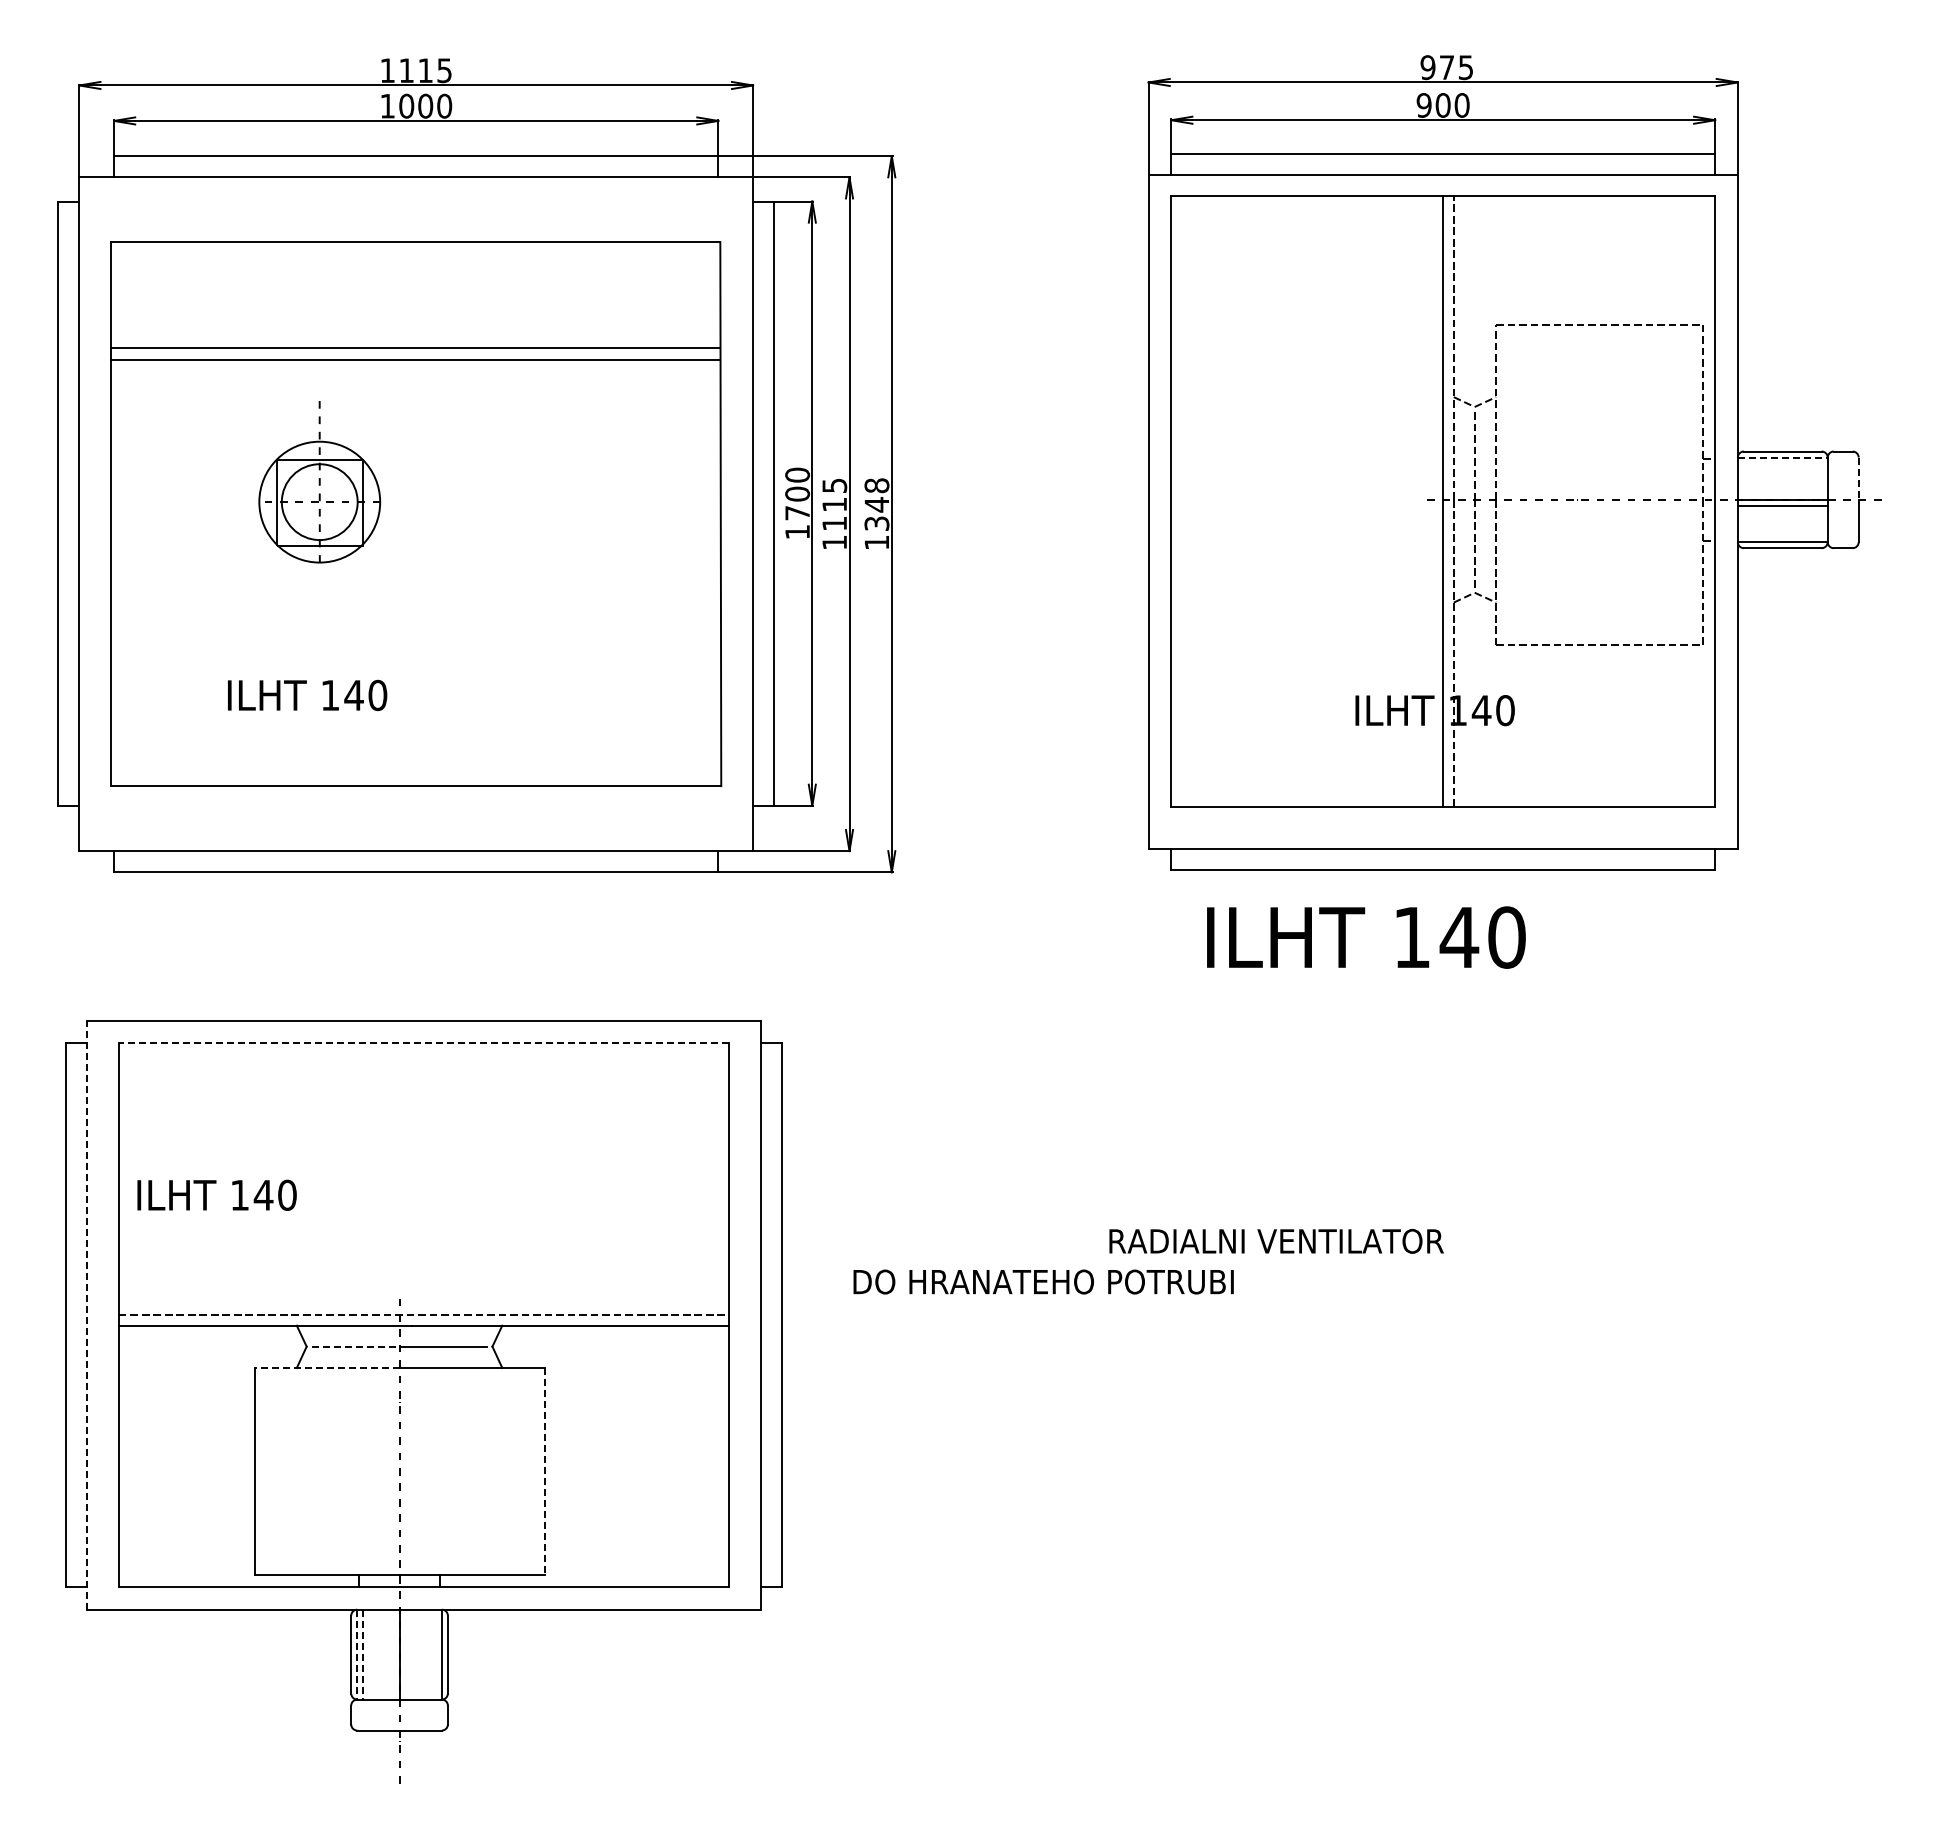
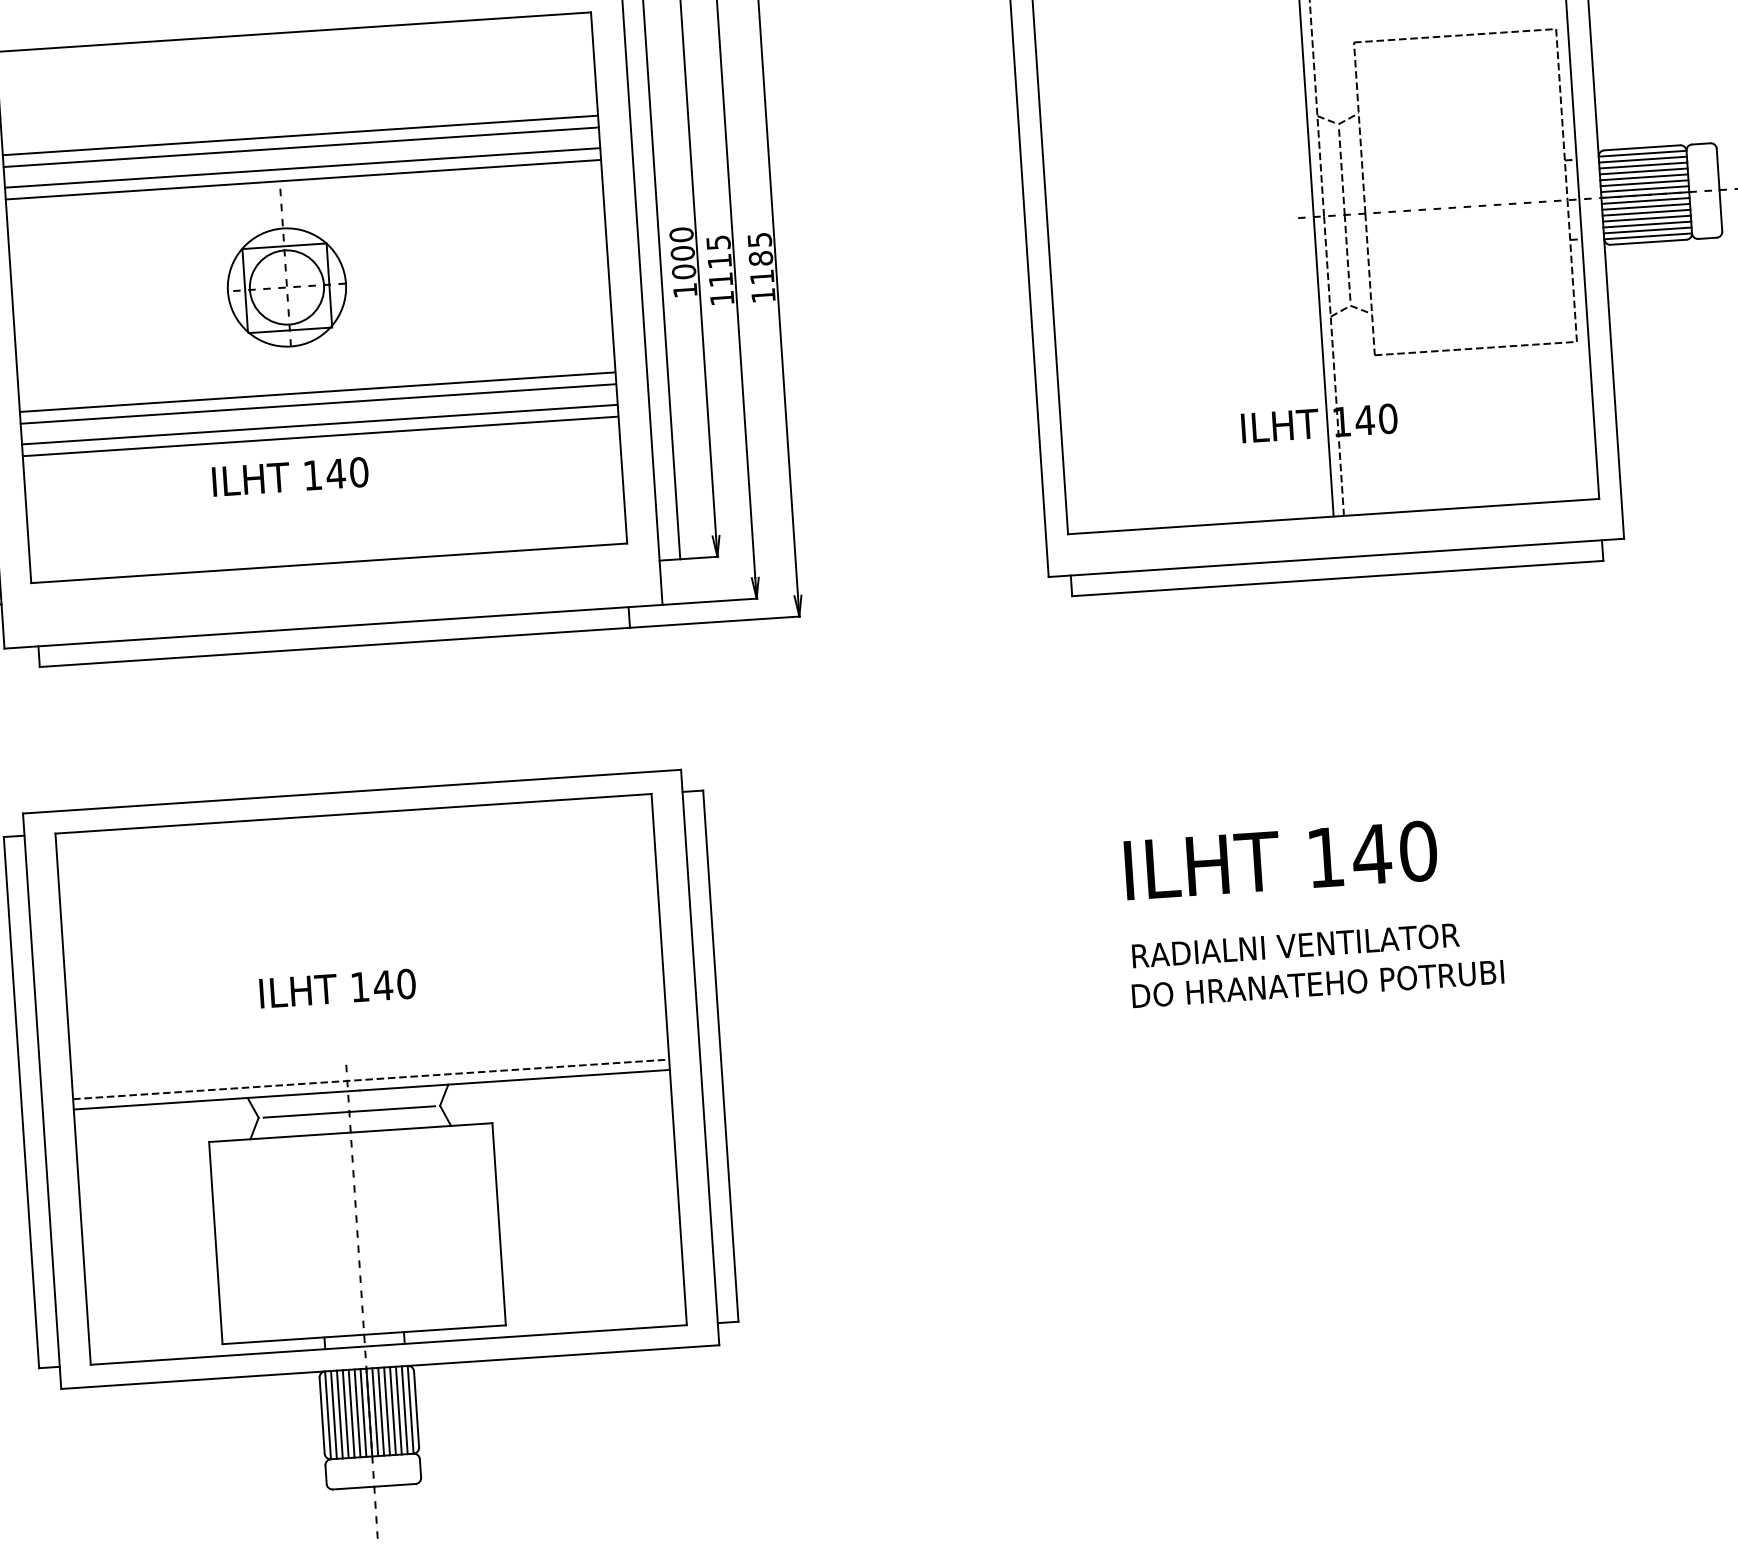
line: (415, 381) -> (302, 168), added
line: (415, 393) -> (303, 179), added
line: (1782, 457) -> (1642, 153), dashed -> solid
line: (1782, 463) -> (1642, 159), added
line: (1782, 469) -> (1643, 165), added
line: (1782, 475) -> (1643, 171), added
line: (1858, 479) -> (1717, 170), dashed -> solid
line: (1782, 481) -> (1643, 177), added
part: (319, 482) -> (285, 268), moved
line: (1782, 487) -> (1644, 182), added
line: (1782, 493) -> (1644, 188), added
text: (876, 504) -> (760, 258), 1348 -> 1185
line: (1782, 511) -> (1645, 206), added
text: (797, 512) -> (683, 271), 1700 -> 1000
line: (1782, 518) -> (1646, 213), added
line: (1782, 524) -> (1646, 219), added
line: (1782, 530) -> (1647, 224), added
line: (1782, 536) -> (1647, 230), added
line: (415, 610) -> (317, 391), added
line: (415, 623) -> (318, 404), added
line: (415, 644) -> (319, 424), added
line: (415, 656) -> (320, 436), added
text: (307, 695) -> (290, 476), moved
text: (1366, 937) -> (1281, 860), moved
line: (423, 1043) -> (353, 814), dashed -> solid
text: (216, 1194) -> (337, 987), moved
text: (1276, 1241) -> (1295, 945), moved
text: (1043, 1281) -> (1317, 983), moved
line: (87, 1315) -> (42, 1101), dashed -> solid
line: (355, 1346) -> (306, 1114), dashed -> solid
line: (327, 1367) -> (280, 1136), dashed -> solid
line: (544, 1471) -> (499, 1224), dashed -> solid
line: (357, 1654) -> (328, 1415), dashed -> solid
line: (363, 1654) -> (334, 1414), dashed -> solid
line: (369, 1654) -> (339, 1414), added
line: (375, 1654) -> (345, 1414), added
line: (381, 1654) -> (351, 1413), added
line: (387, 1654) -> (357, 1413), added
line: (393, 1654) -> (363, 1412), added
line: (405, 1654) -> (375, 1412), added
line: (411, 1654) -> (381, 1411), added
line: (417, 1654) -> (386, 1411), added
line: (423, 1654) -> (392, 1410), added
line: (429, 1654) -> (398, 1410), added
line: (435, 1654) -> (404, 1410), added

